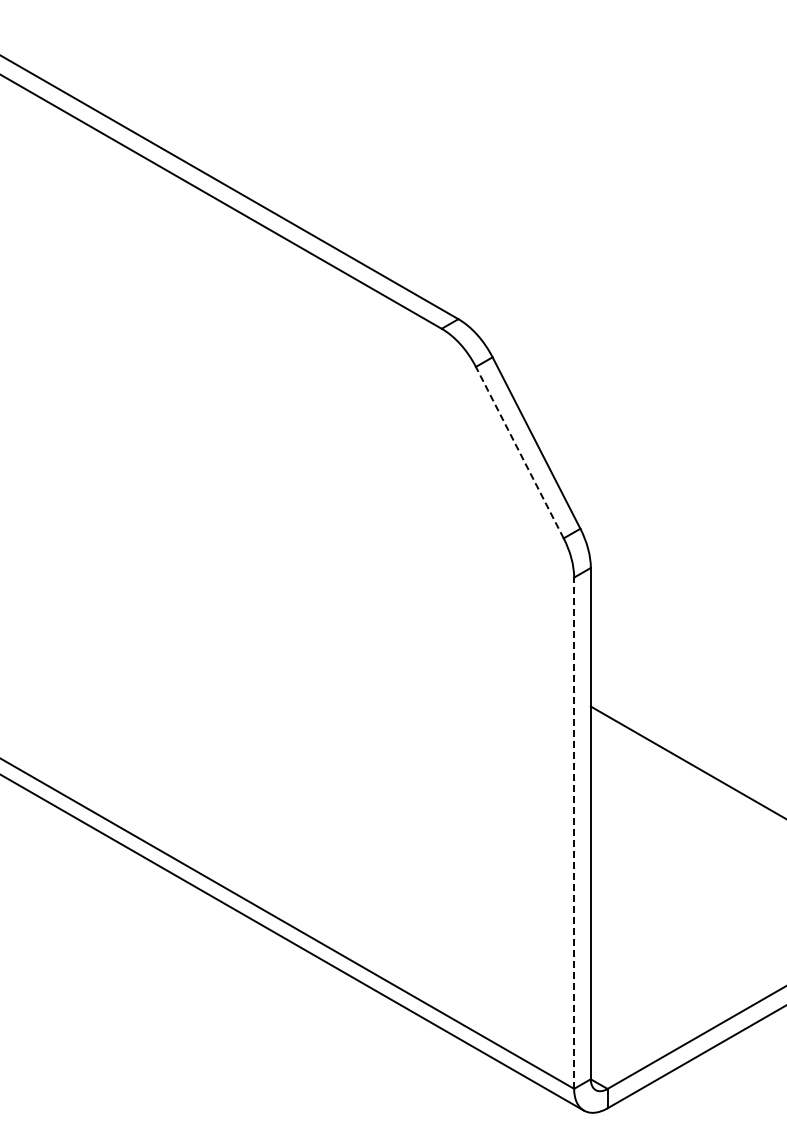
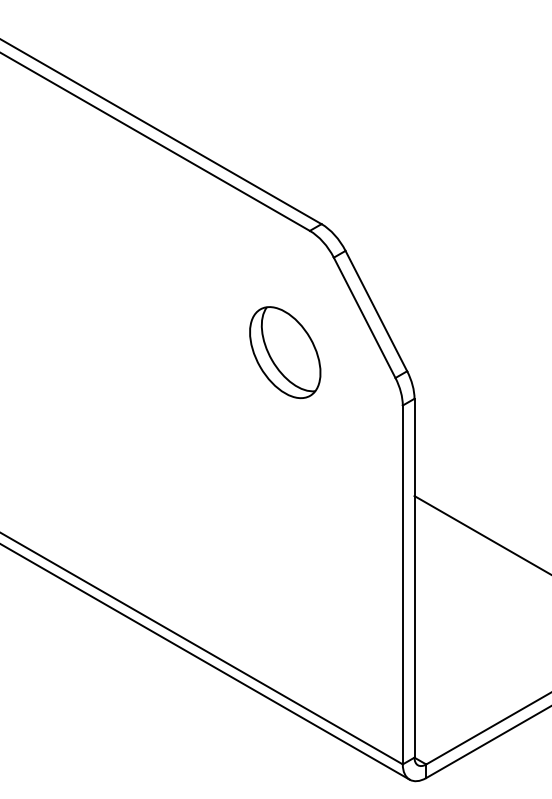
line: (519, 452) -> (364, 317), dashed -> solid
part: (406, 501) -> (285, 352), added
line: (574, 833) -> (403, 585), dashed -> solid

